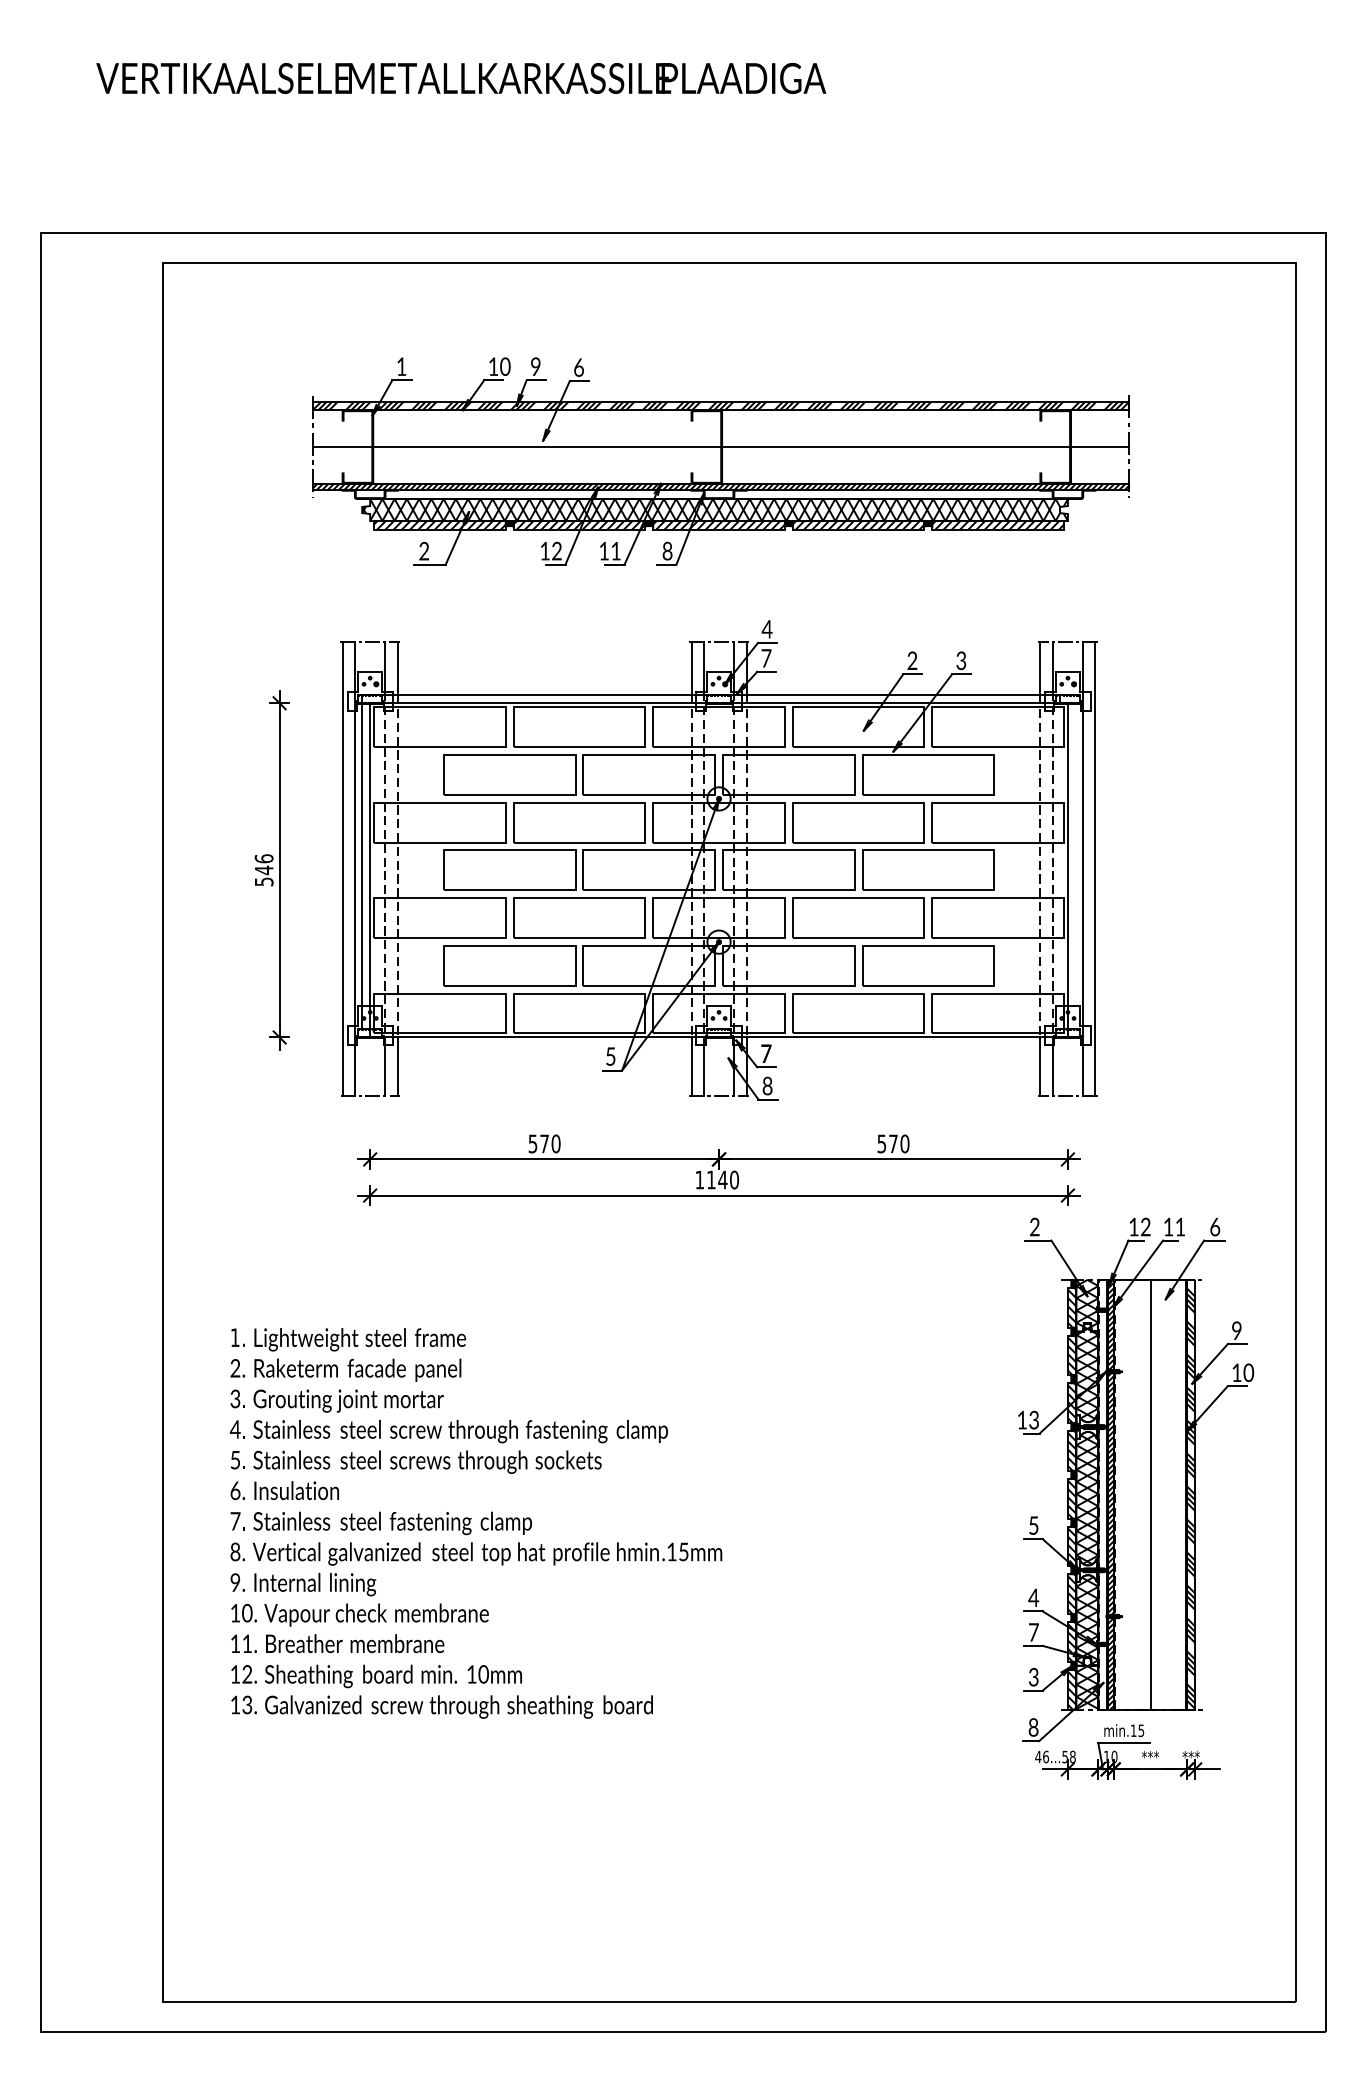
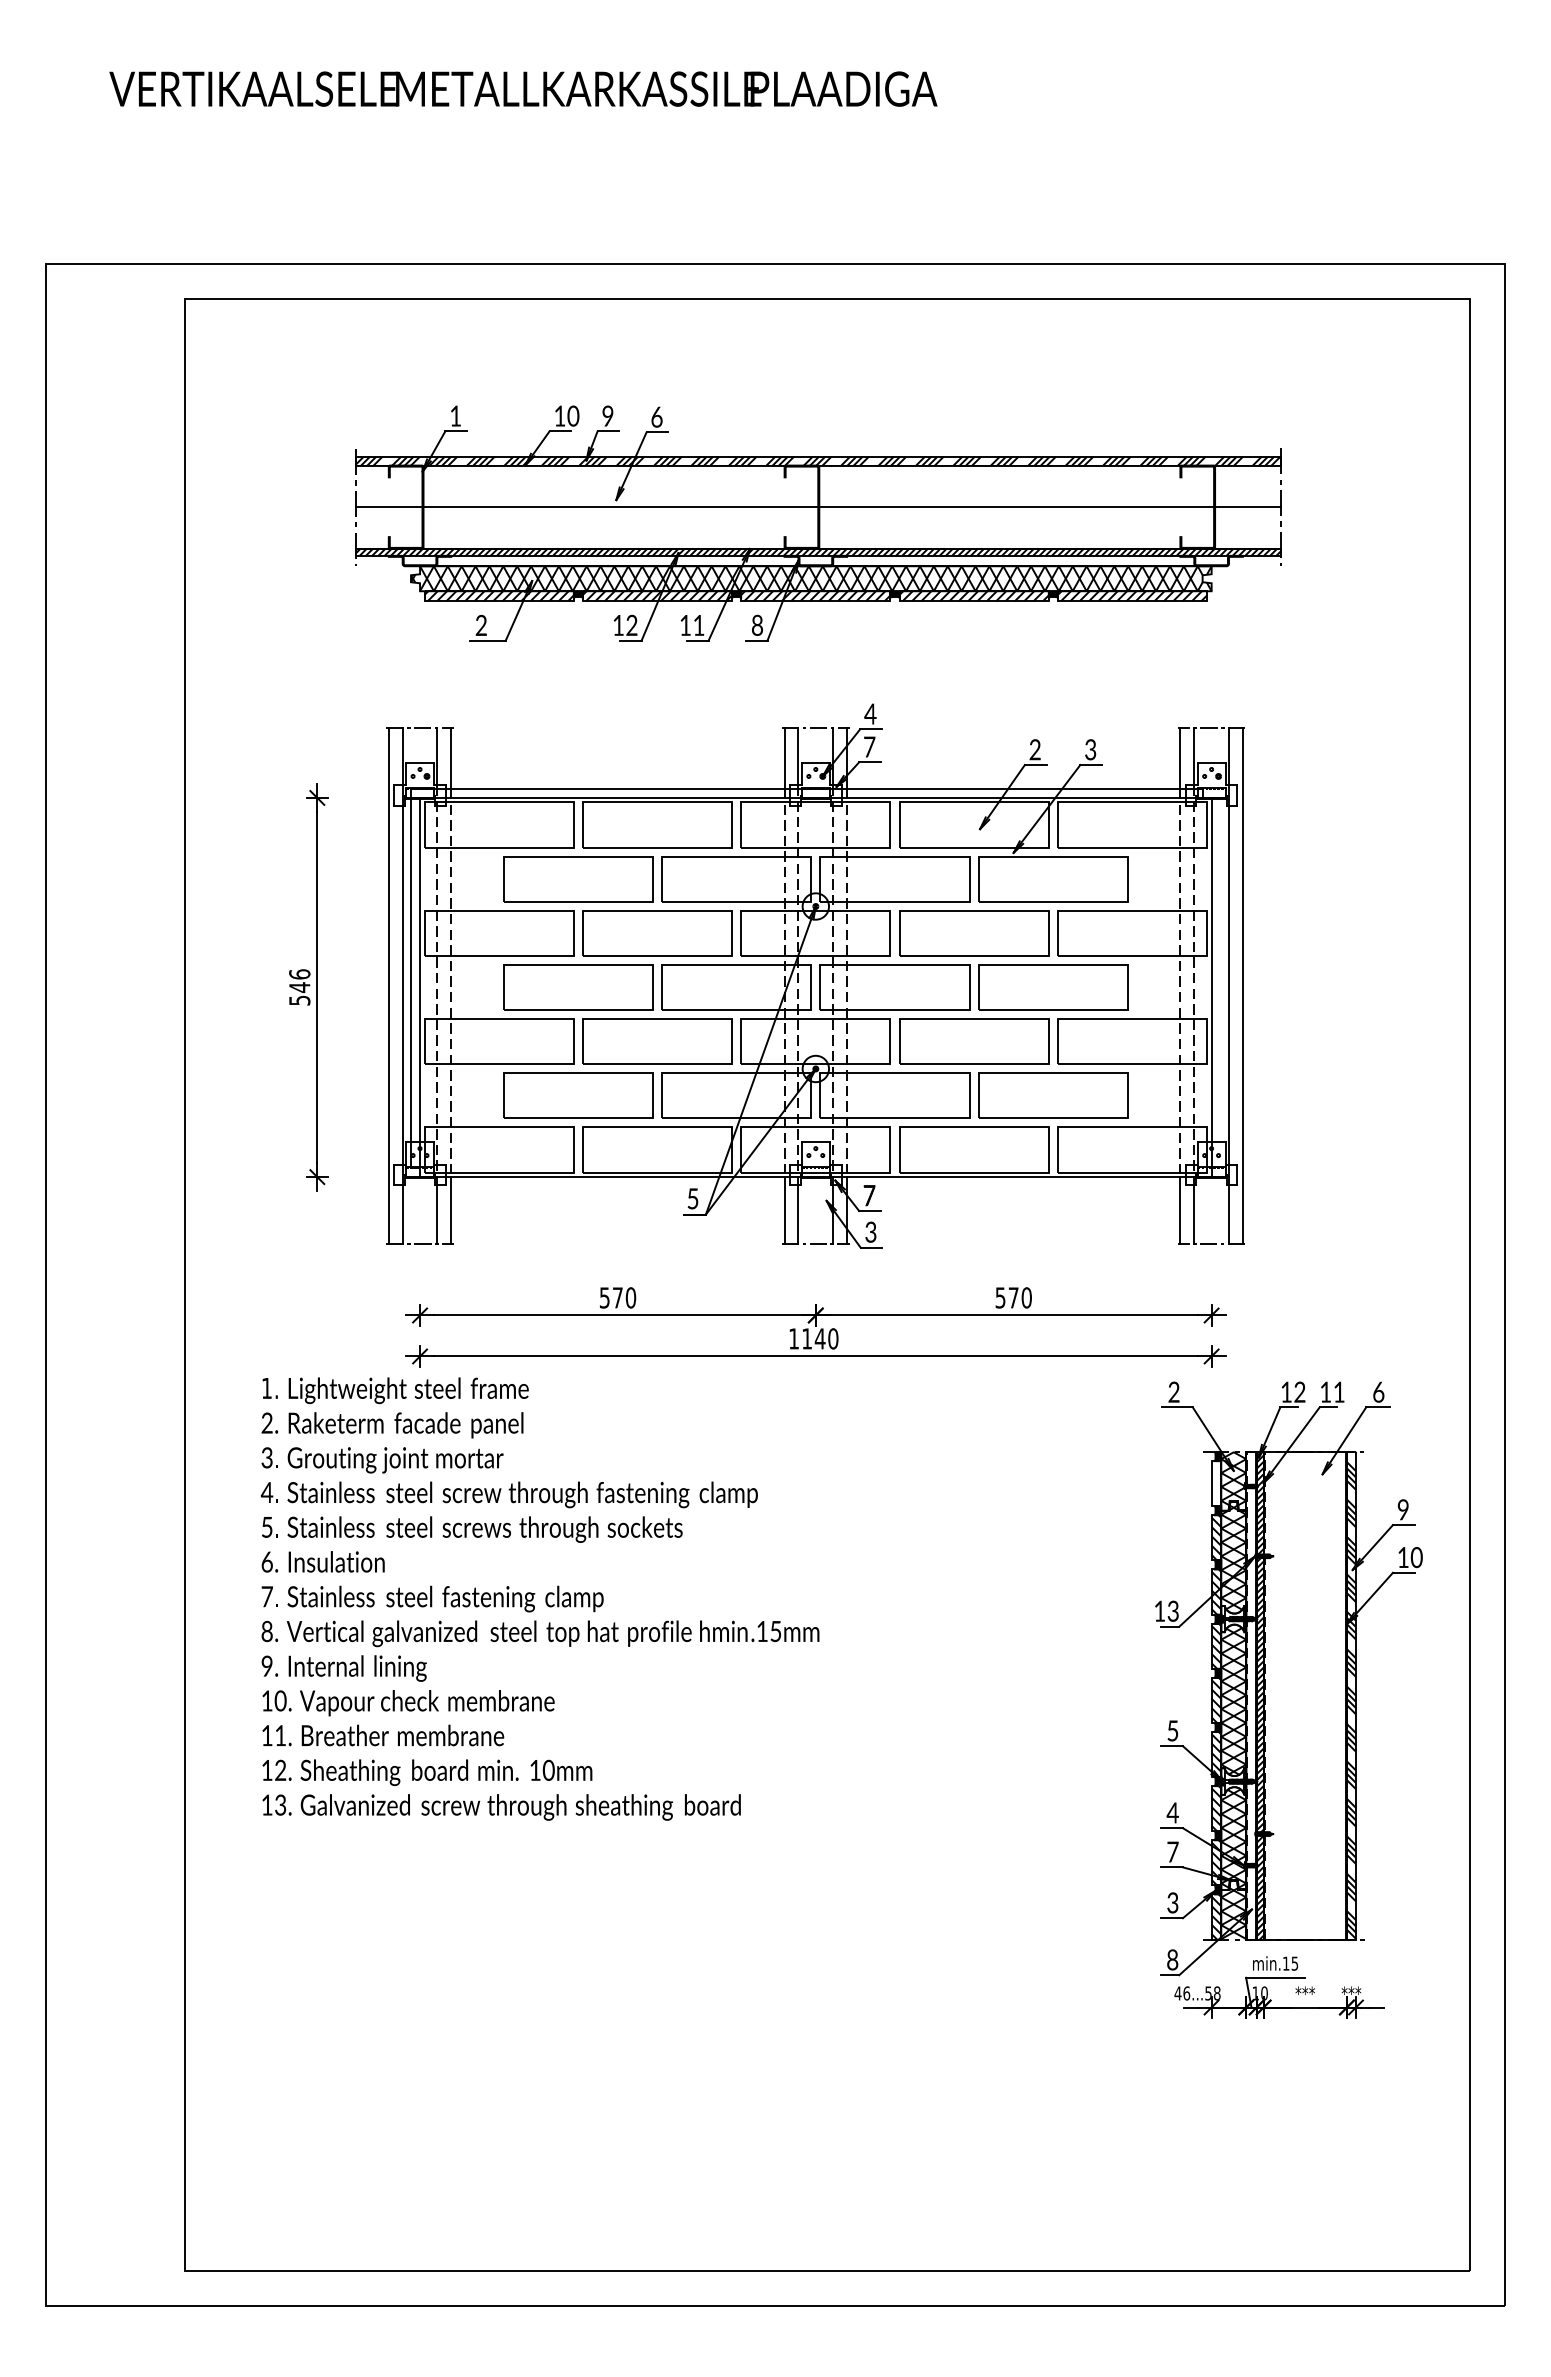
text: (767, 1085) -> (870, 1231), 8 -> 3
hatch: (1071, 1307) -> (1215, 1483), removed
line: (1150, 1494) -> (1305, 1695), removed
text: (475, 1523) -> (539, 1599), moved

